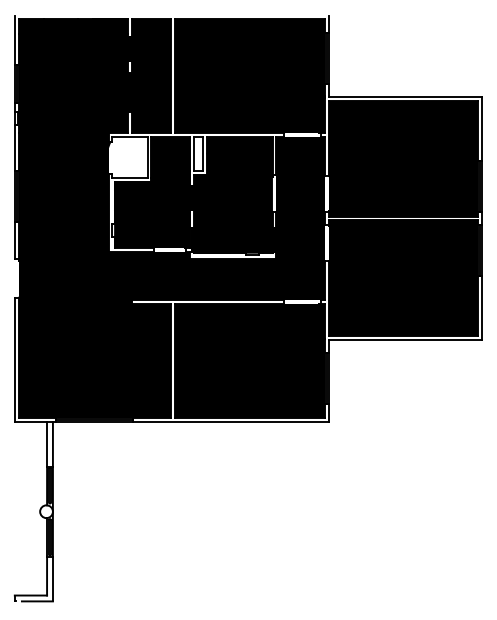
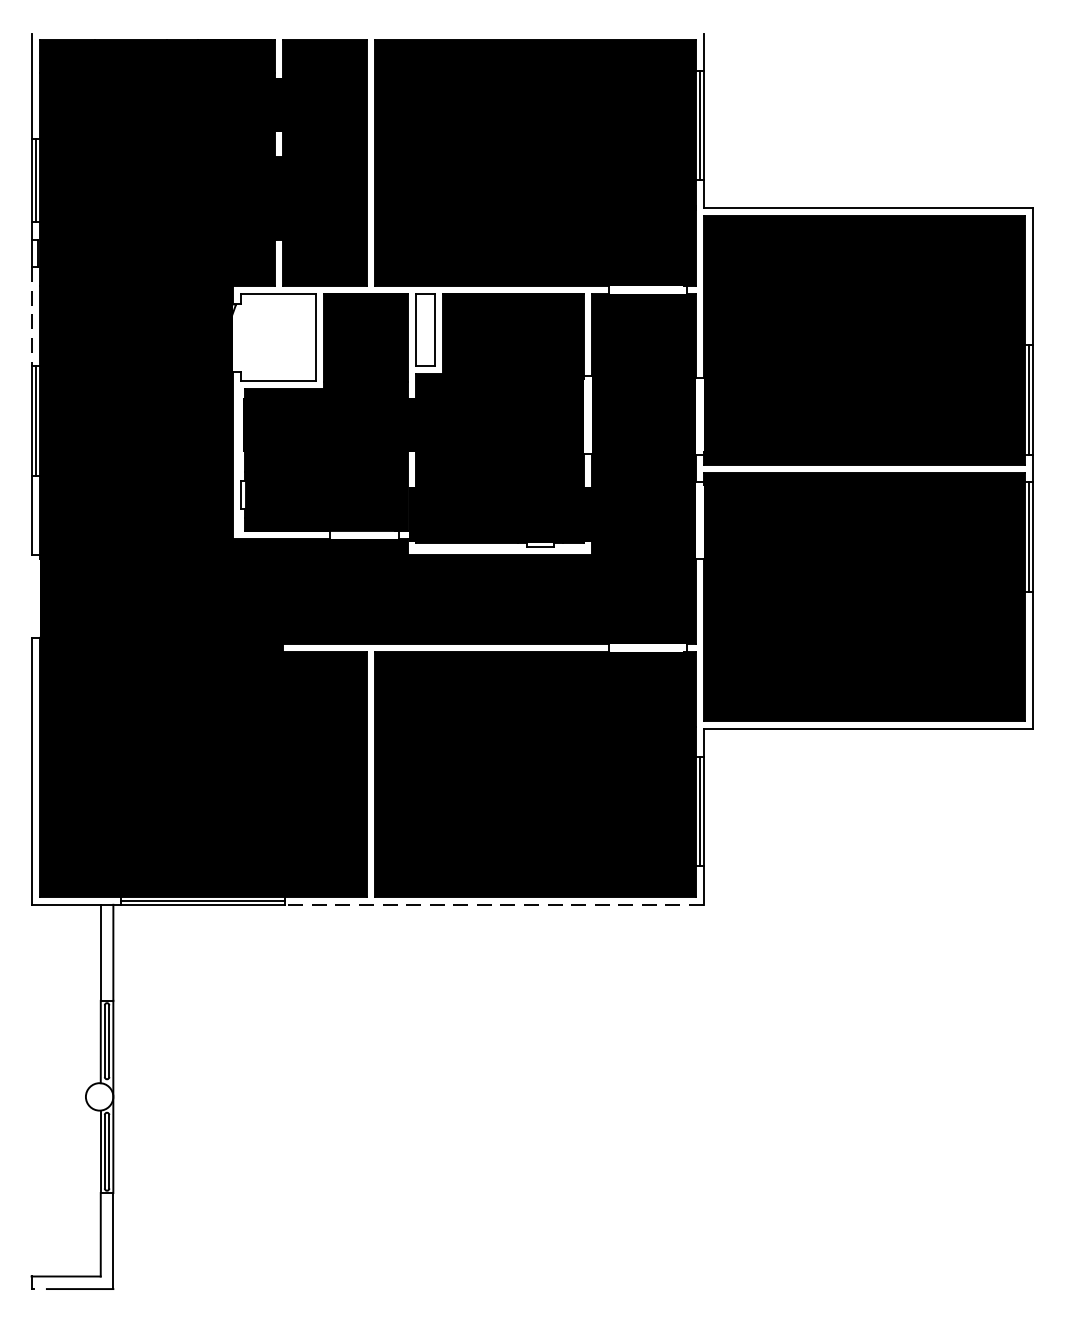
line: (14, 148) -> (30, 318), solid -> dashed
line: (230, 422) -> (493, 905), solid -> dashed

